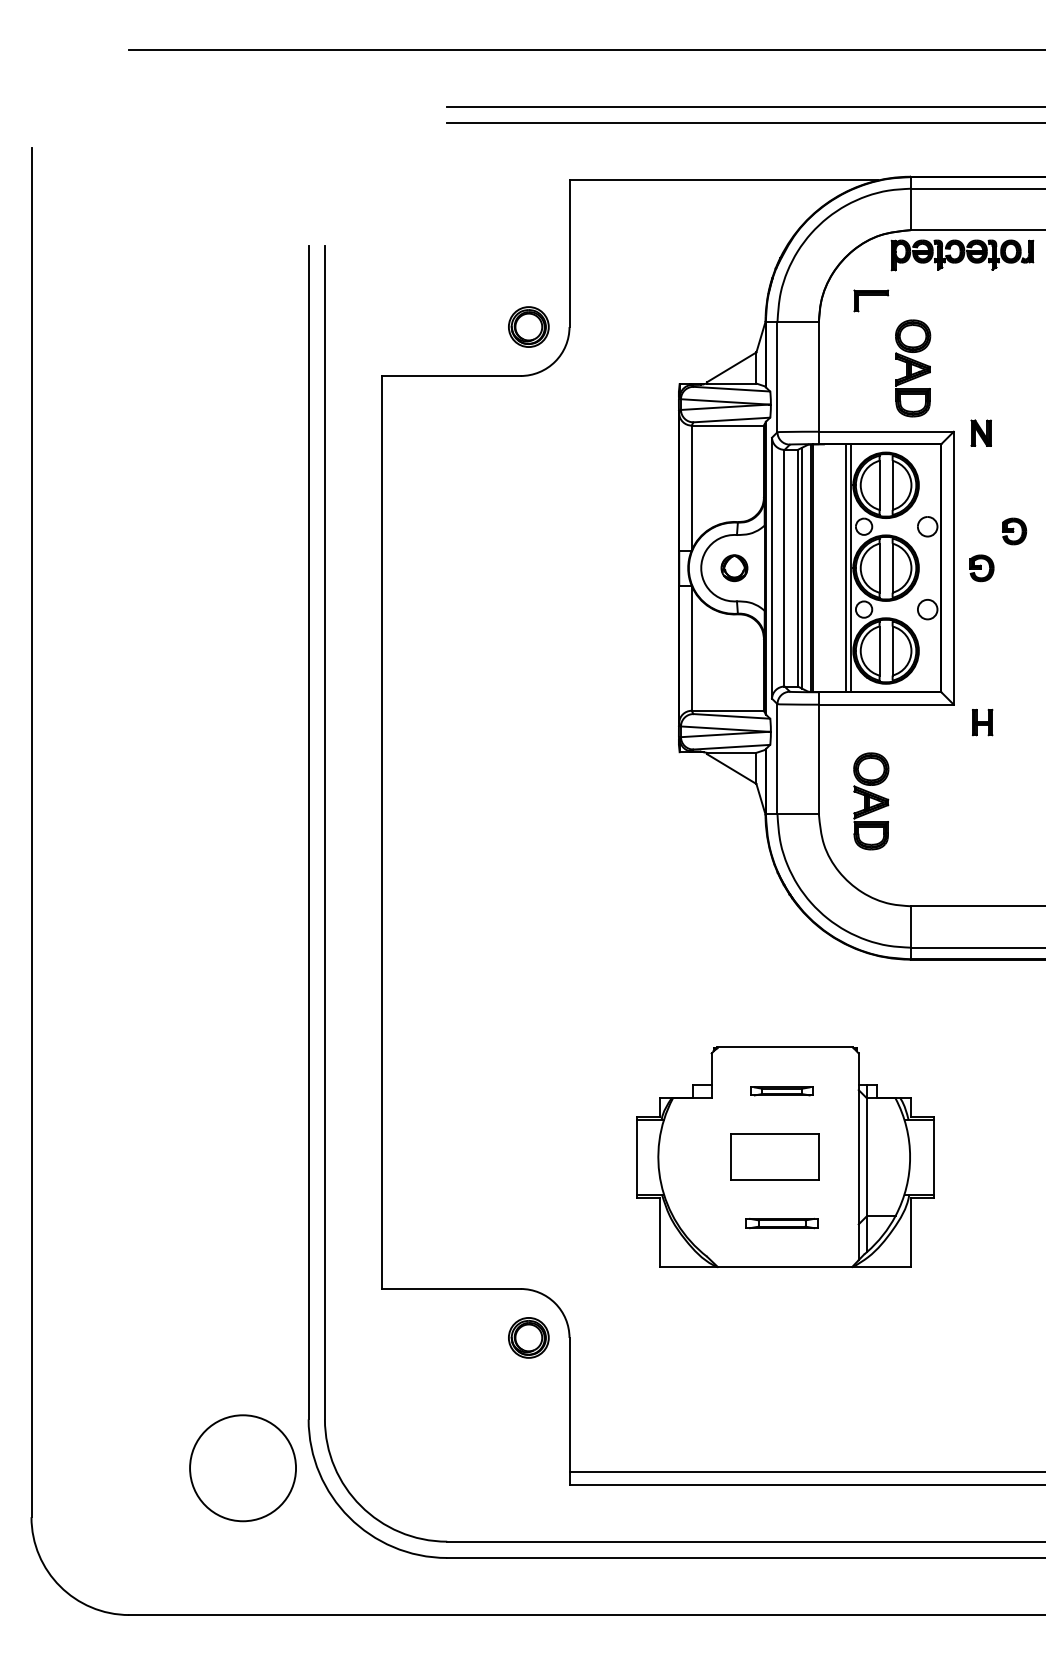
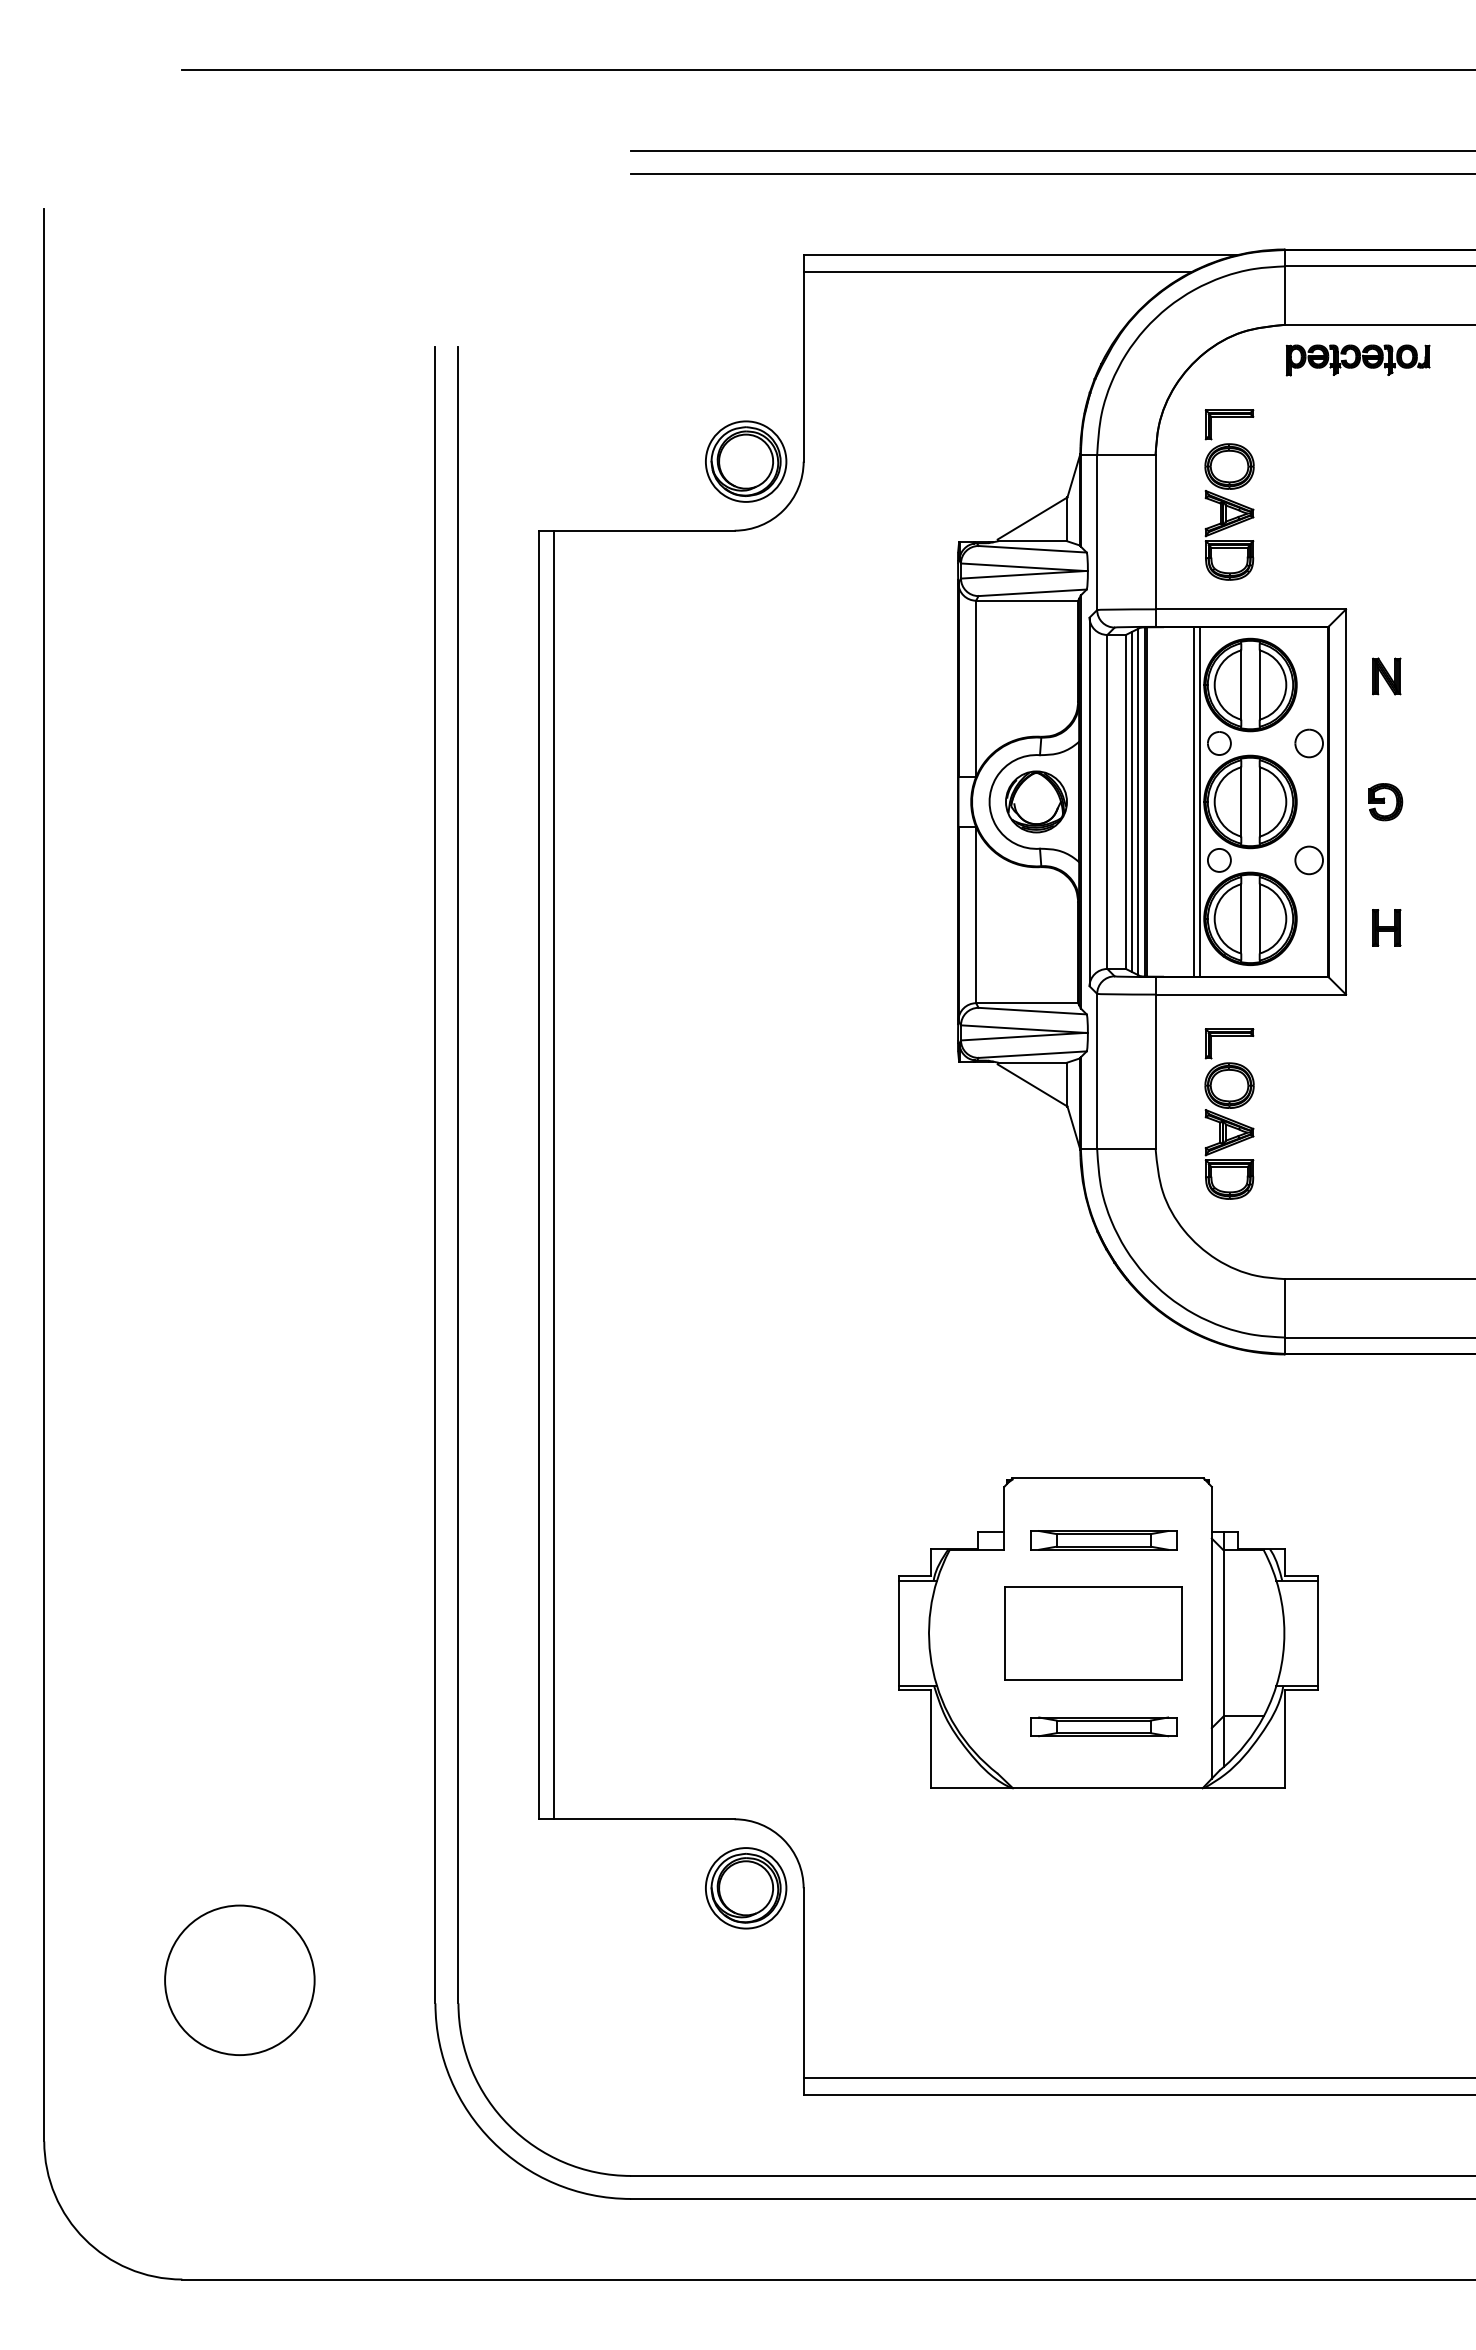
line: (706, 192) -> (997, 271), added
part: (961, 255) -> (1357, 360), size x0.71
part: (529, 326) -> (746, 461), size x1.43
part: (913, 368) -> (1229, 511), moved
part: (981, 433) -> (1386, 676), moved
part: (1014, 531) -> (1431, 750), removed
part: (734, 567) -> (1036, 801), size x1.67
line: (806, 567) -> (1137, 801), added
part: (982, 722) -> (1386, 927), moved
part: (871, 734) -> (1229, 1036), added
line: (392, 832) -> (554, 1174), added
part: (781, 1091) -> (1103, 1540), size x1.67
part: (774, 1157) -> (1093, 1633), size x1.43
part: (781, 1223) -> (1103, 1726), size x1.43
part: (529, 1338) -> (746, 1888), size x1.43
circle: (242, 1467) -> (239, 1979), moved

